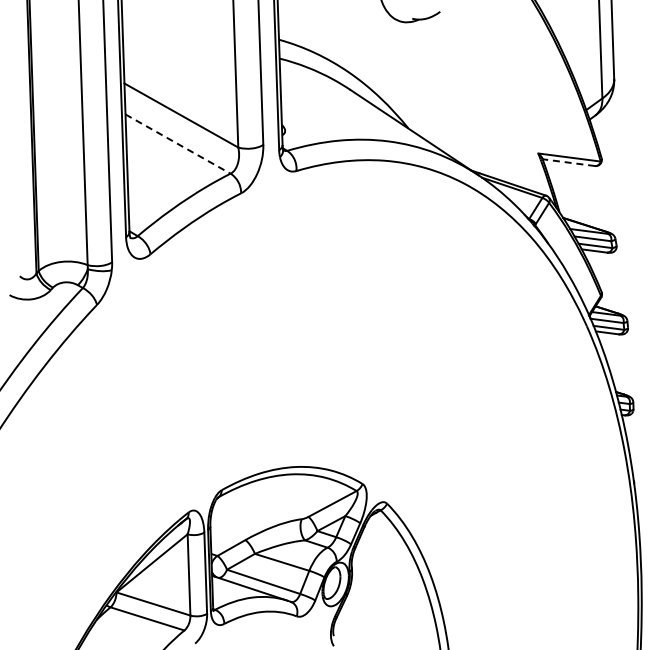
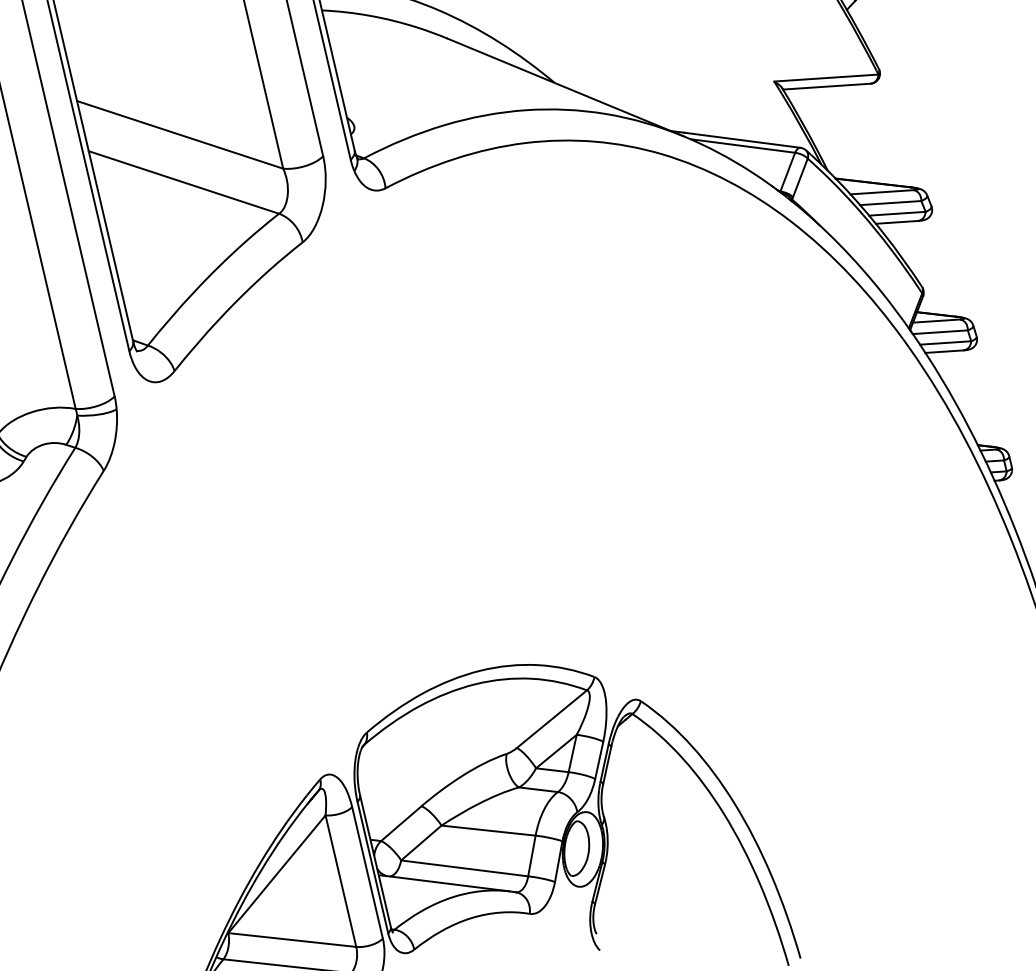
line: (178, 144) -> (184, 183), dashed -> solid
line: (568, 162) -> (826, 86), dashed -> solid

